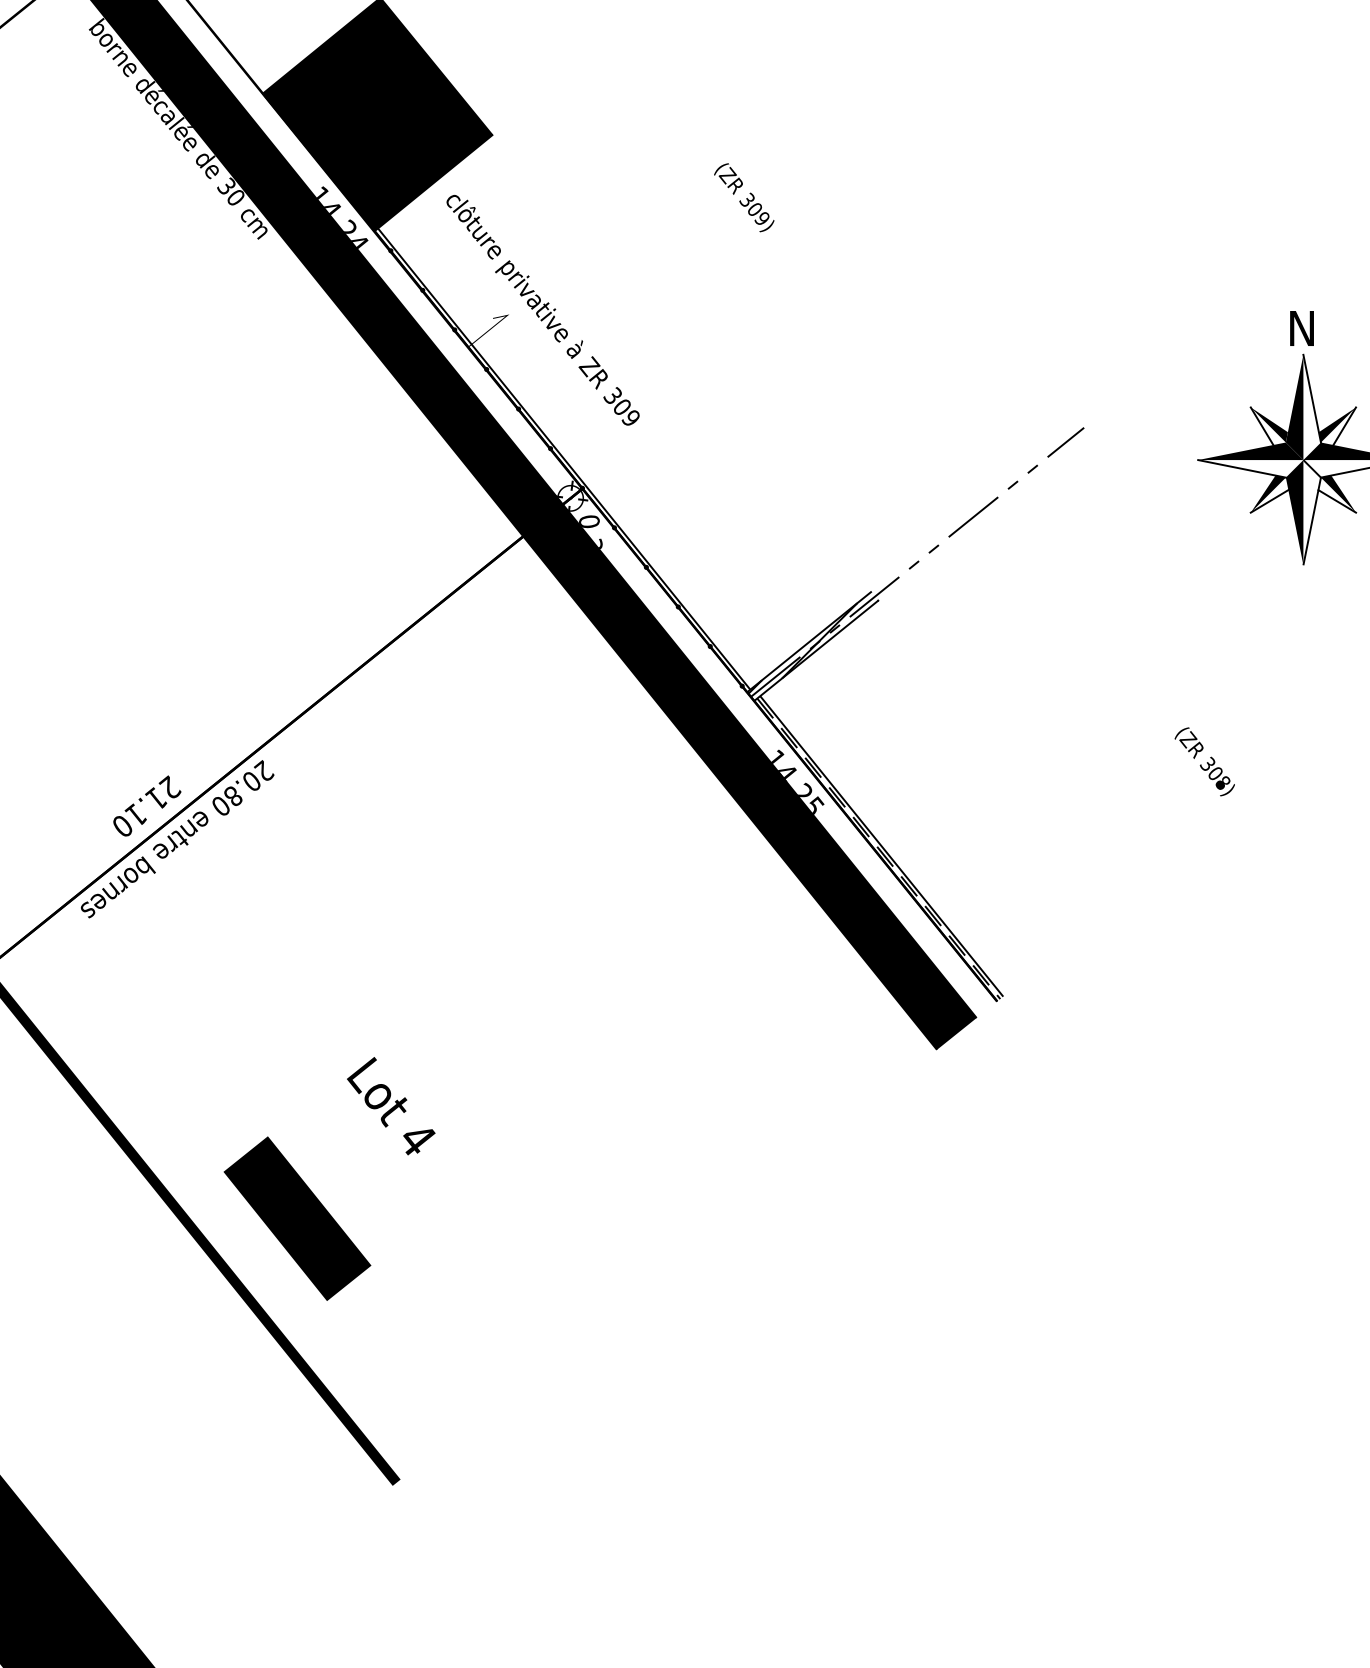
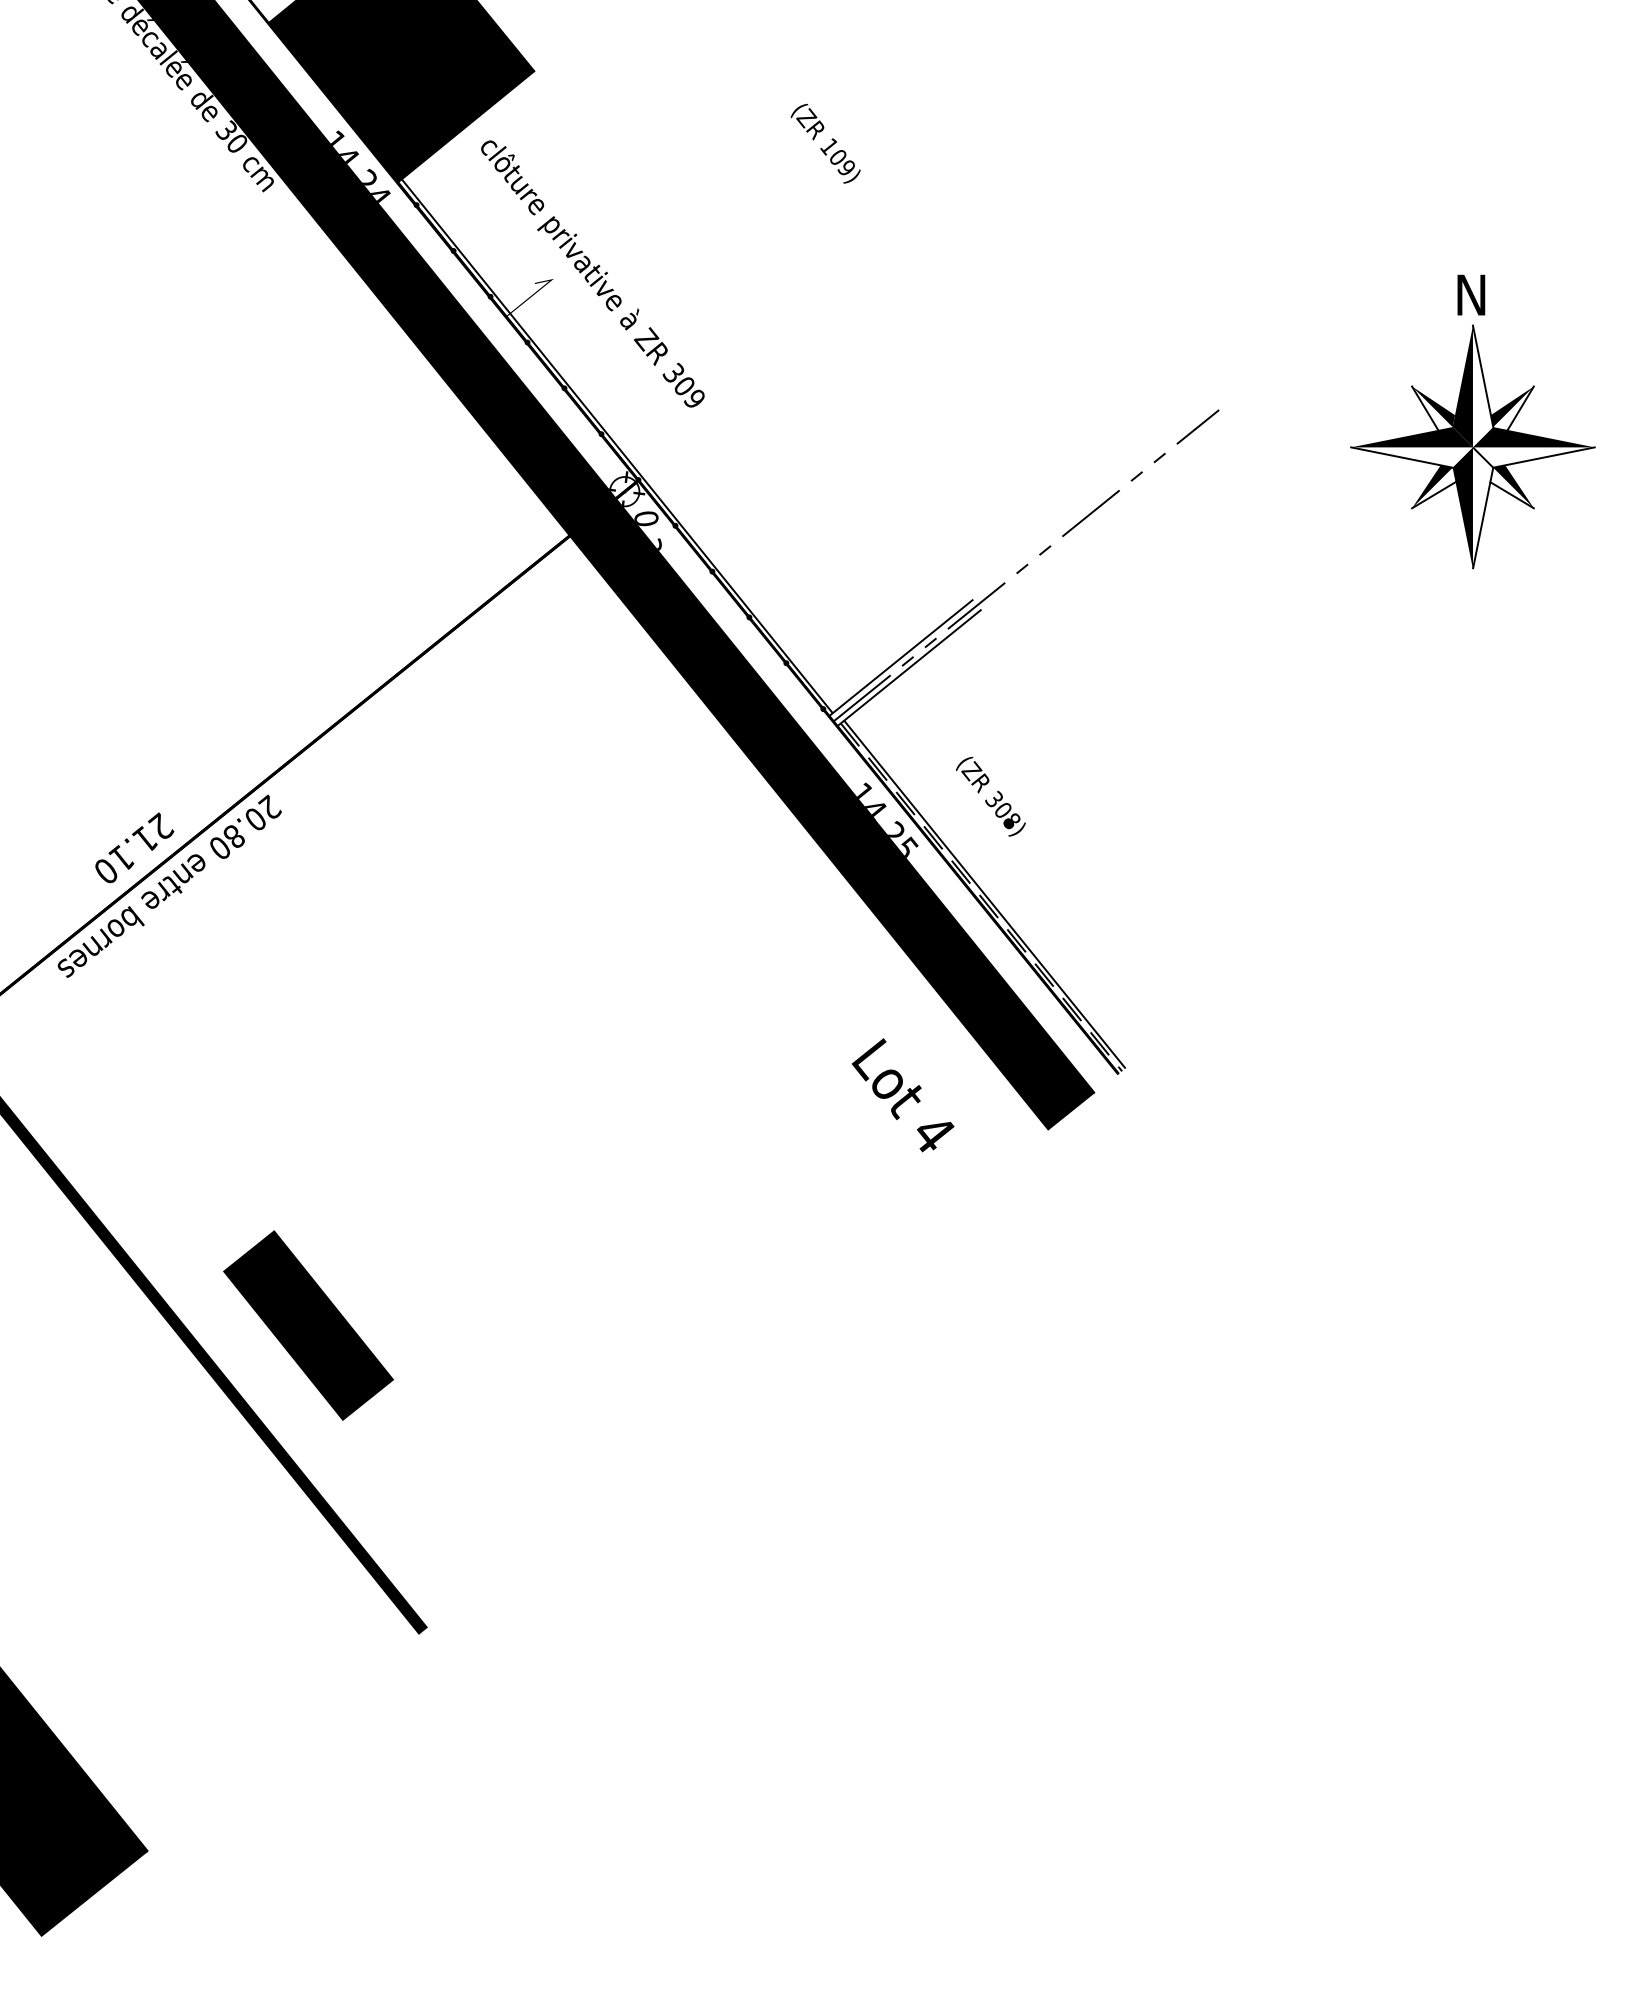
text: (746, 200) -> (828, 146), 309) -> 109)
hatch: (813, 646) -> (905, 663), removed
text: (1204, 761) -> (990, 796), moved
text: (390, 1106) -> (902, 1095), moved

